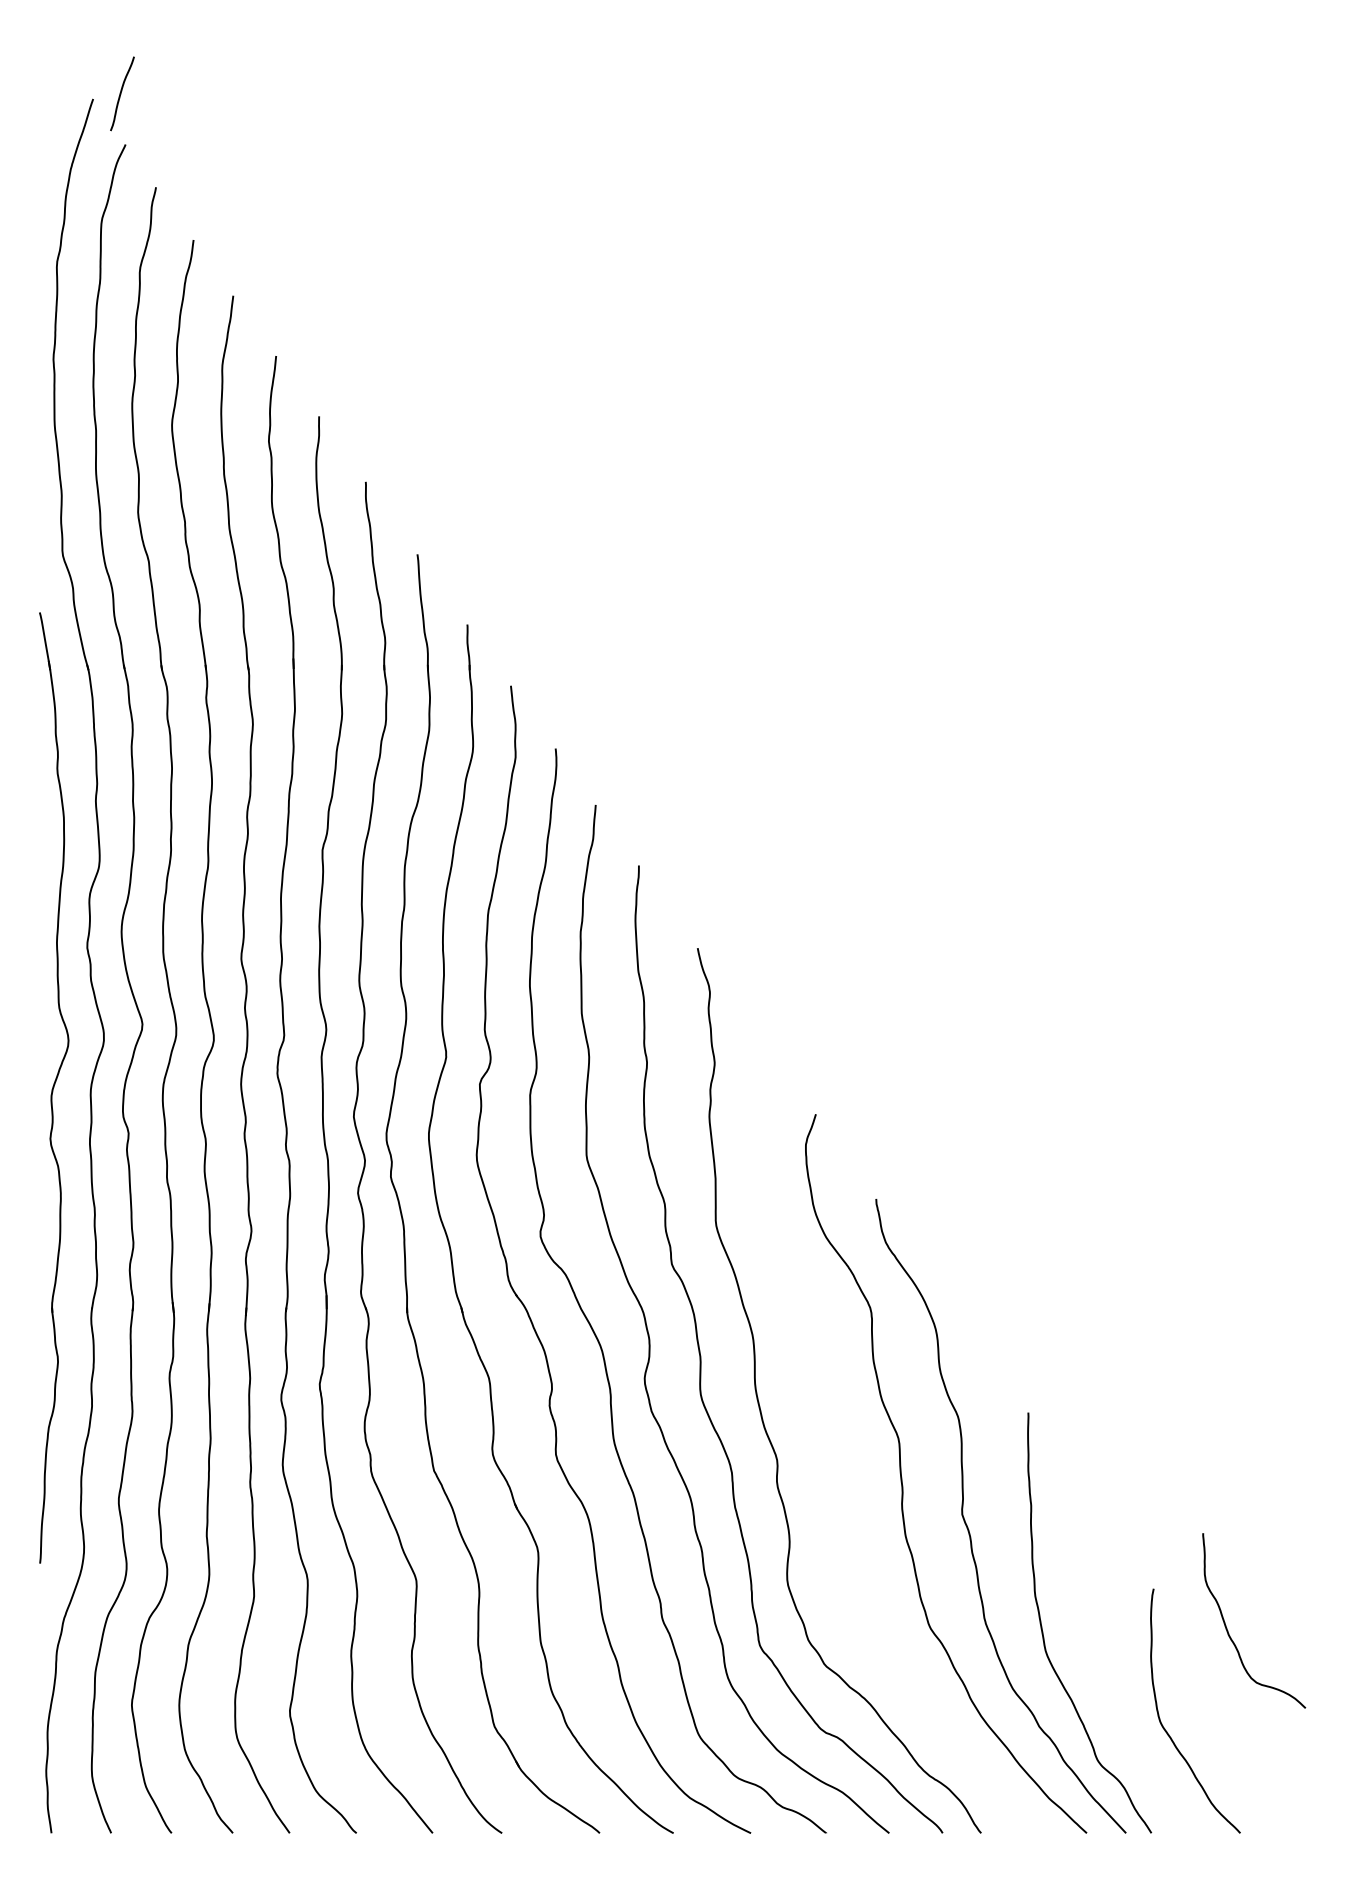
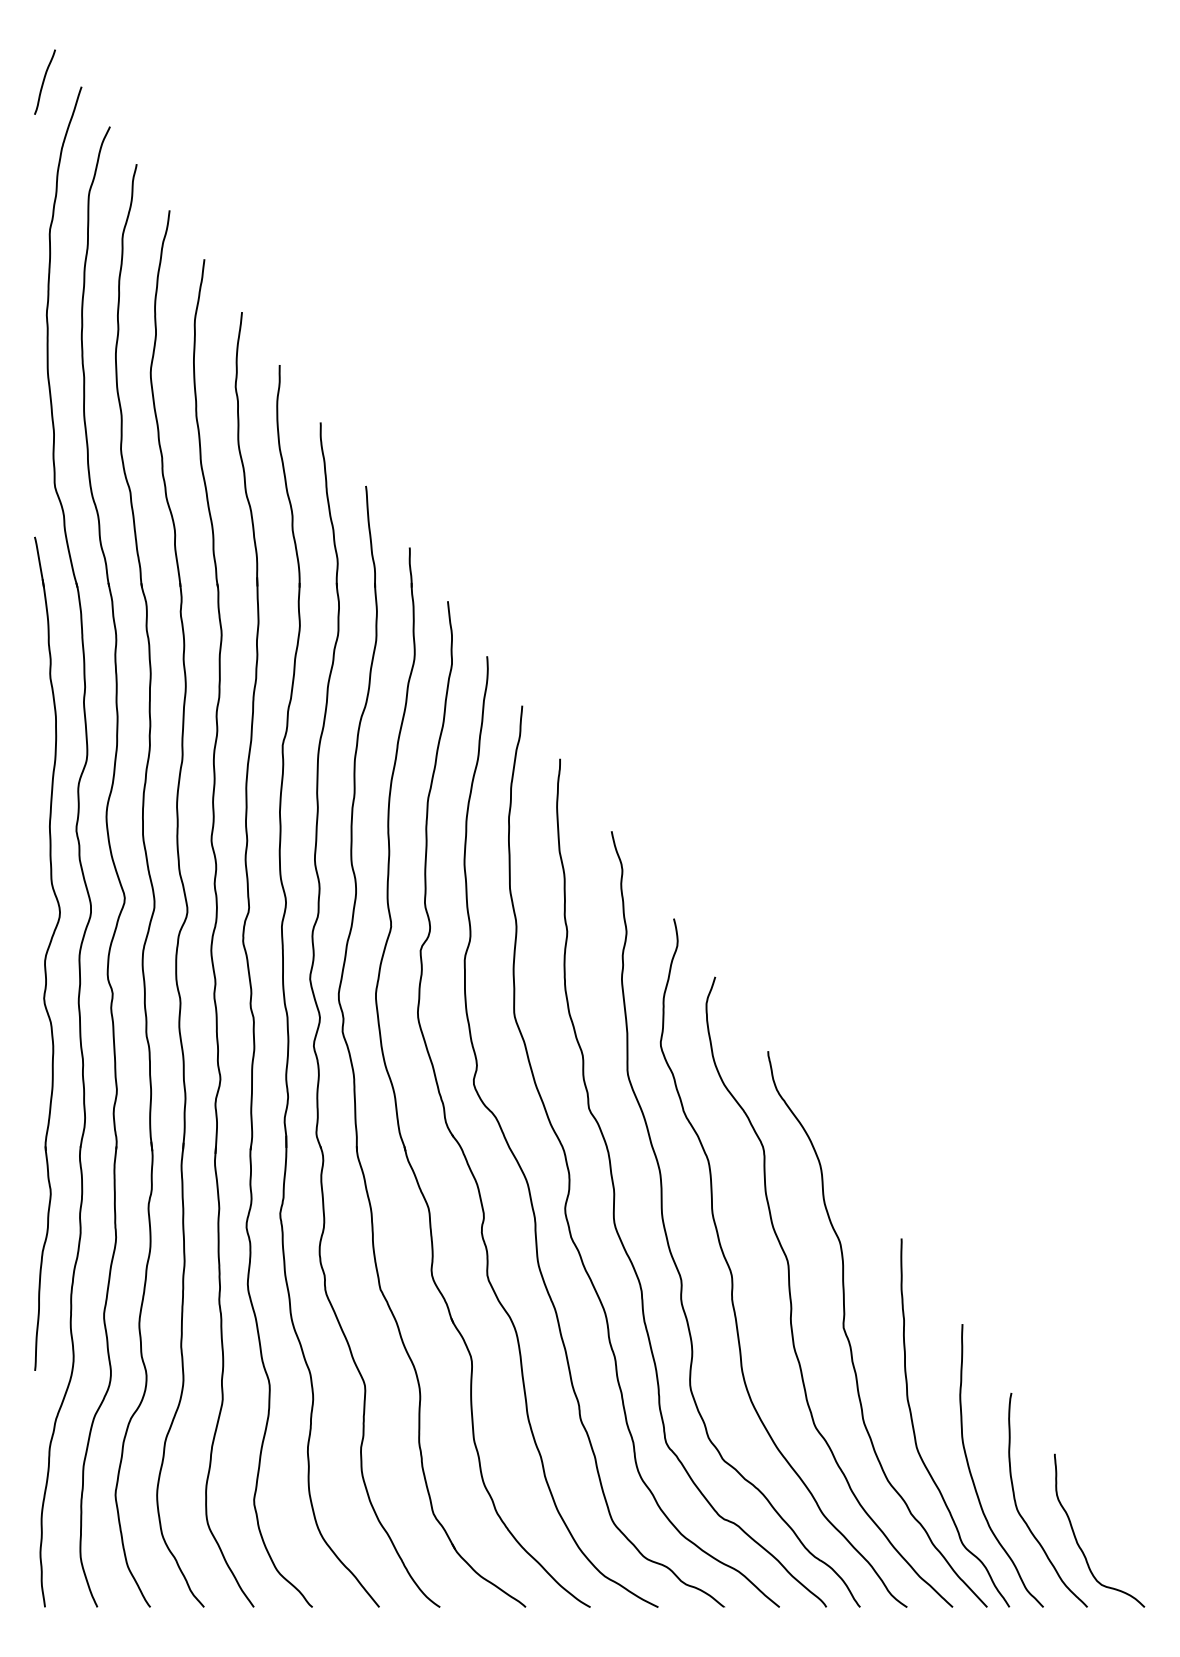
curve: (121, 93) -> (44, 81), moved
curve: (835, 1453) -> (732, 1274), added
curve: (1228, 1630) -> (1077, 1539), moved
curve: (1108, 1681) -> (971, 1474), added

